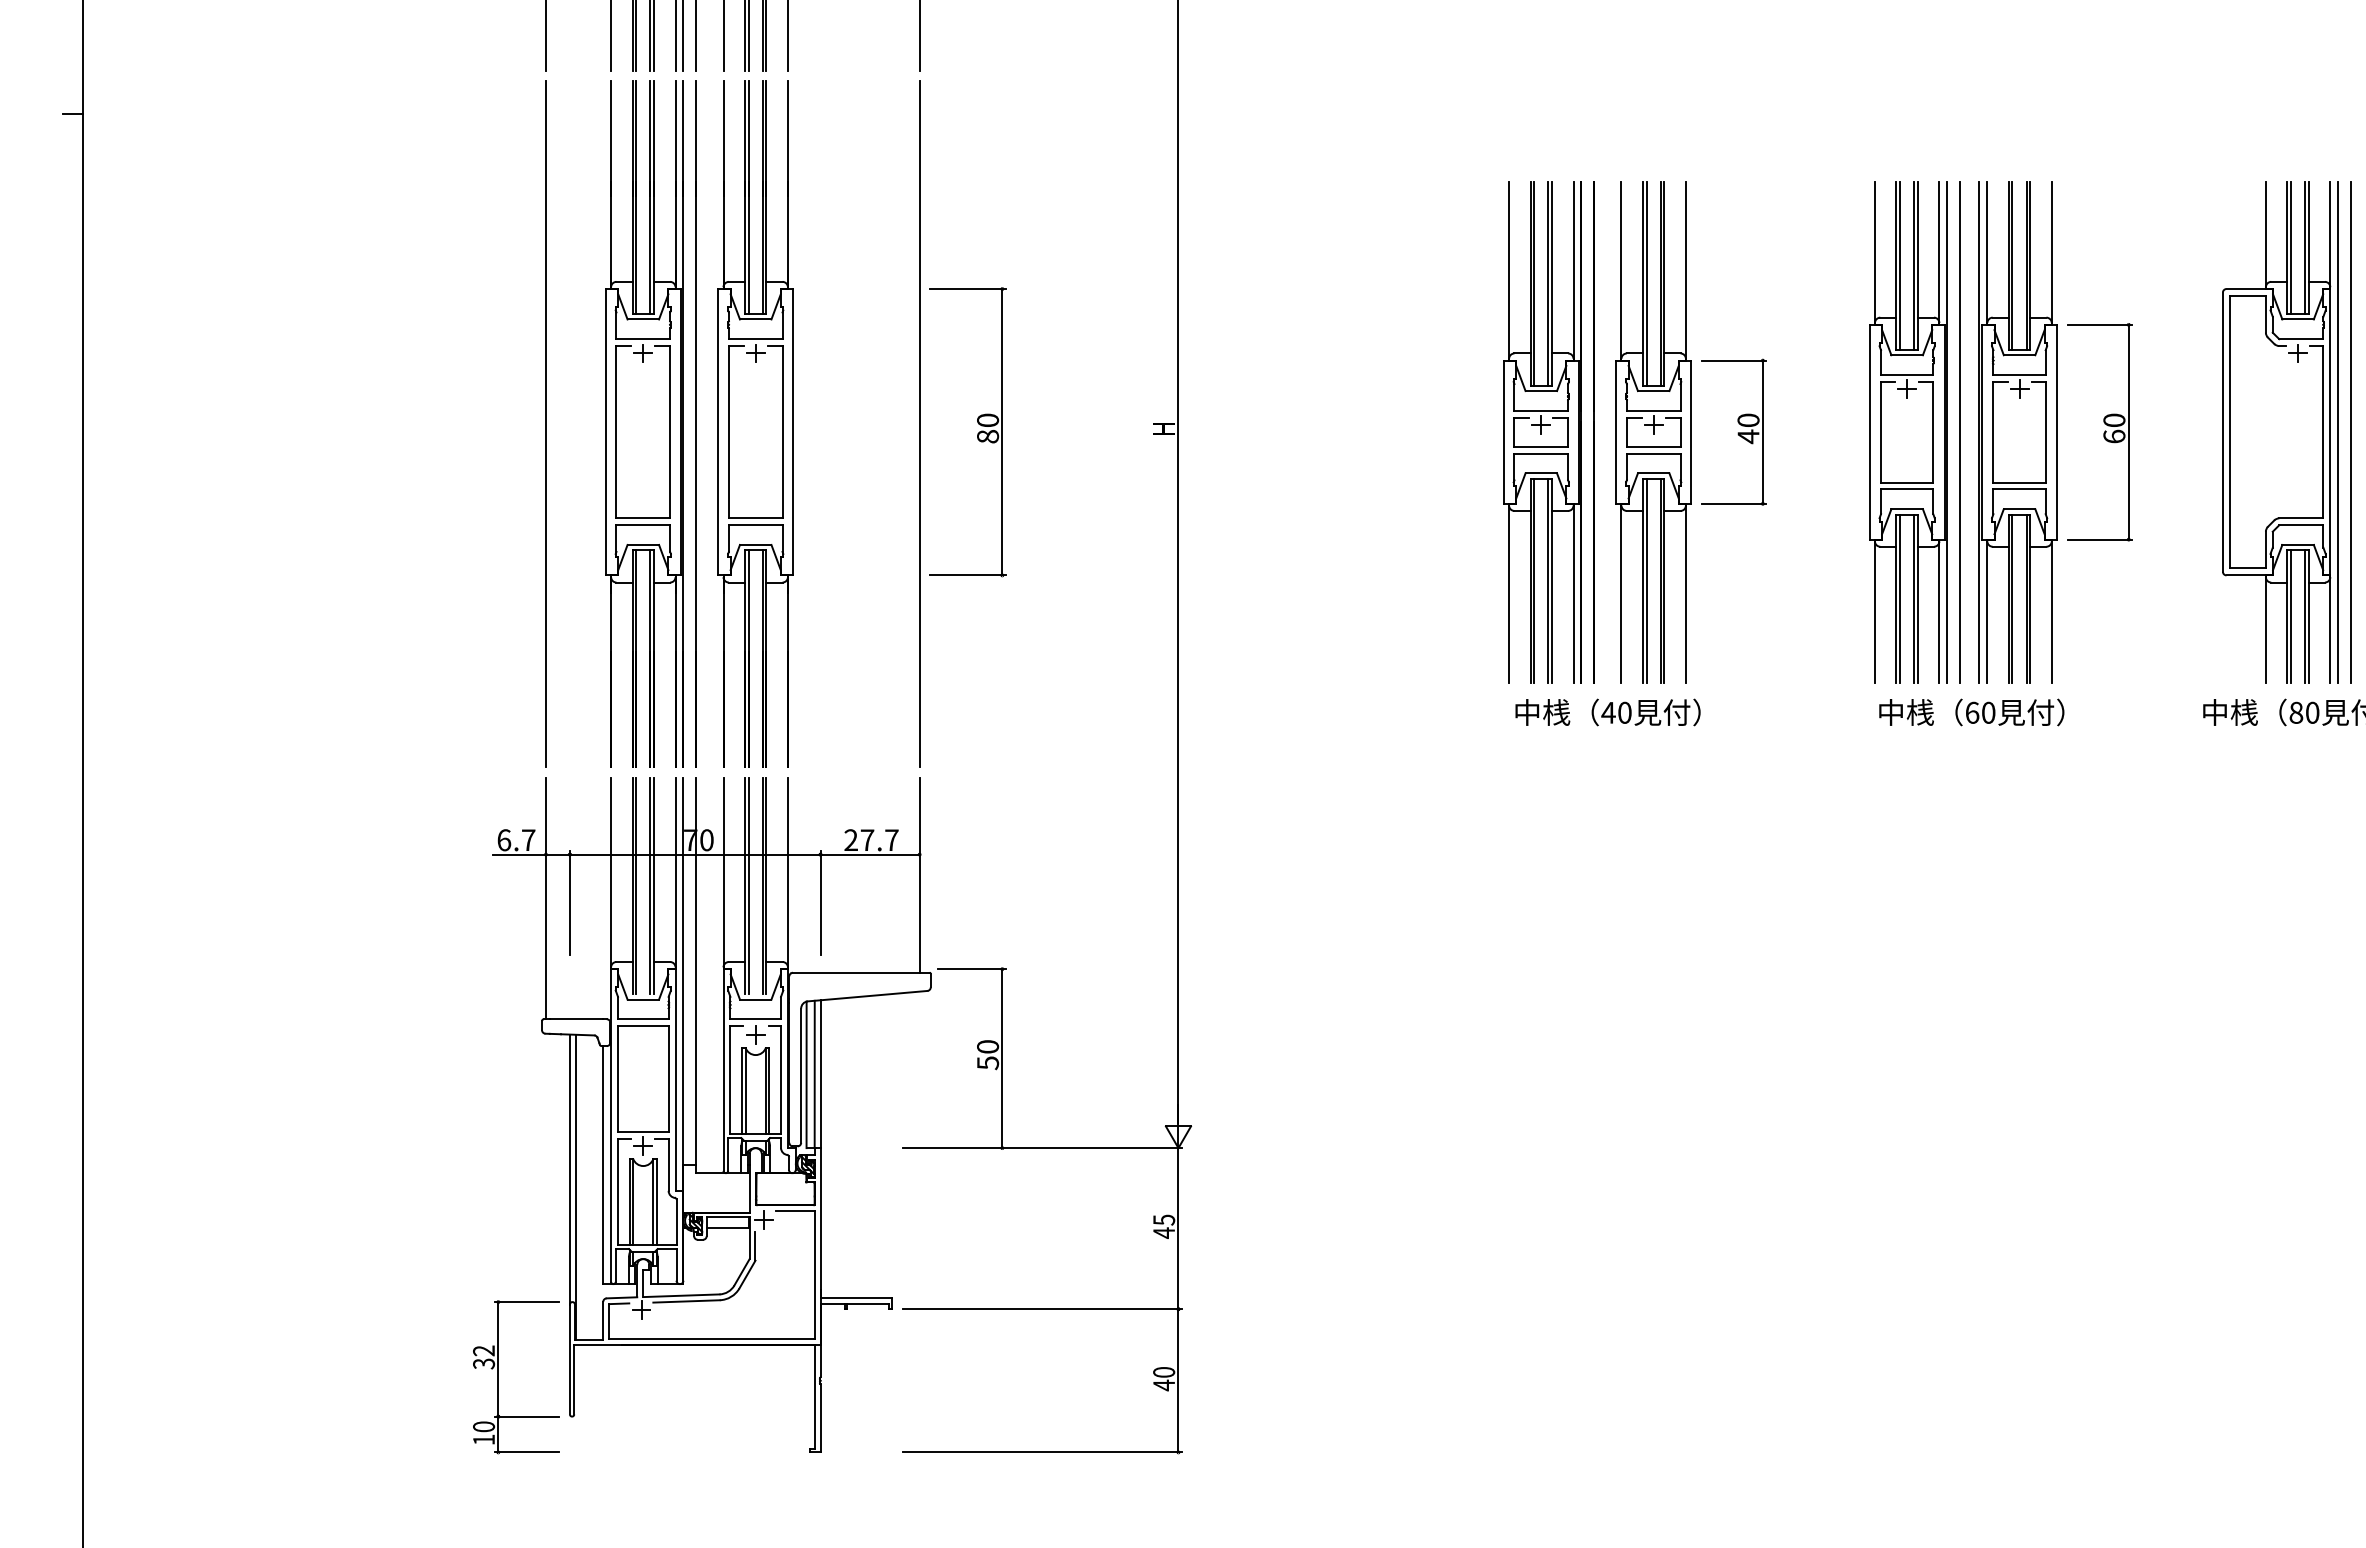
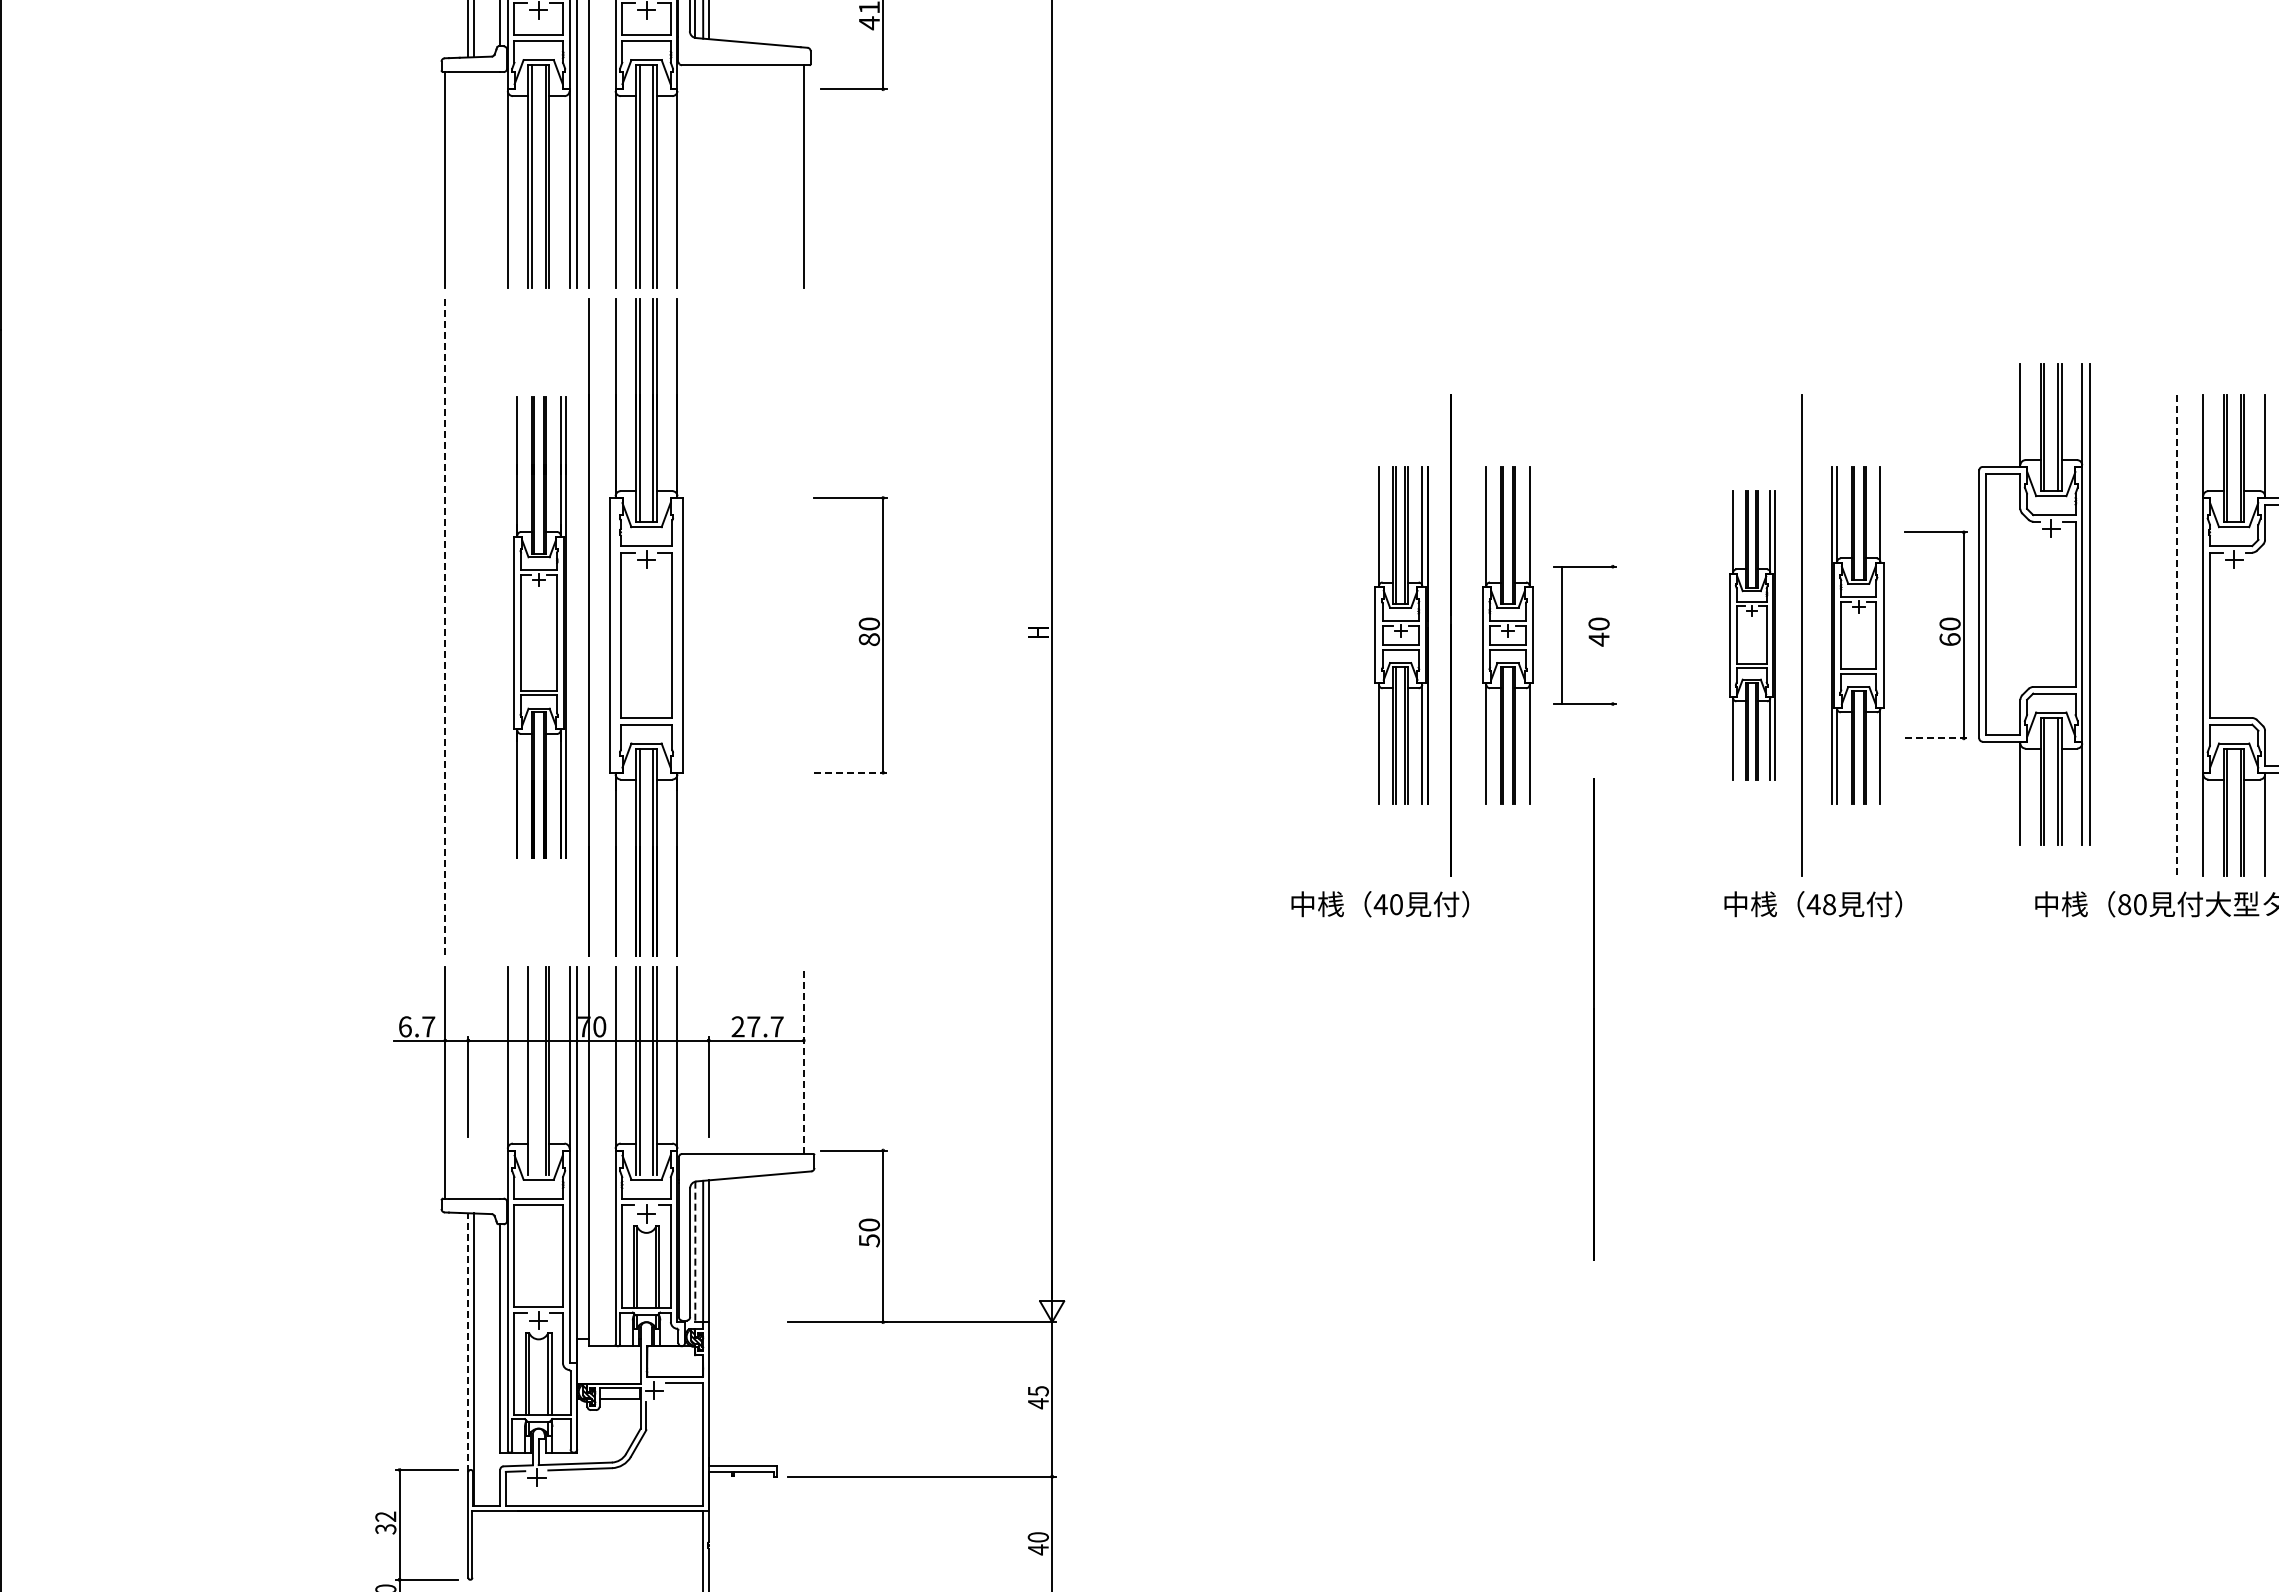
line: (546, 424) -> (445, 627), solid -> dashed
part: (644, 424) -> (539, 627), size x0.7
line: (919, 424) -> (803, 627), removed
part: (1542, 432) -> (1401, 635), size x0.7
part: (1653, 432) -> (1507, 635), size x0.7
line: (1762, 432) -> (1561, 635), moved
part: (1908, 432) -> (1752, 635), size x0.6
part: (2017, 432) -> (1857, 635), size x0.7
part: (2280, 432) -> (2034, 604), moved
line: (2350, 432) -> (2176, 635), solid -> dashed
line: (2100, 539) -> (1936, 738), solid -> dashed
line: (968, 575) -> (850, 772), solid -> dashed
text: (1608, 712) -> (1380, 904), moved
text: (1979, 712) -> (1820, 904), 60 -> 48
line: (1742, 832) -> (1593, 1019), added
line: (919, 875) -> (803, 1060), solid -> dashed
line: (635, 885) -> (531, 1070), removed
line: (806, 1075) -> (695, 1252), solid -> dashed
line: (570, 1169) -> (468, 1342), solid -> dashed

